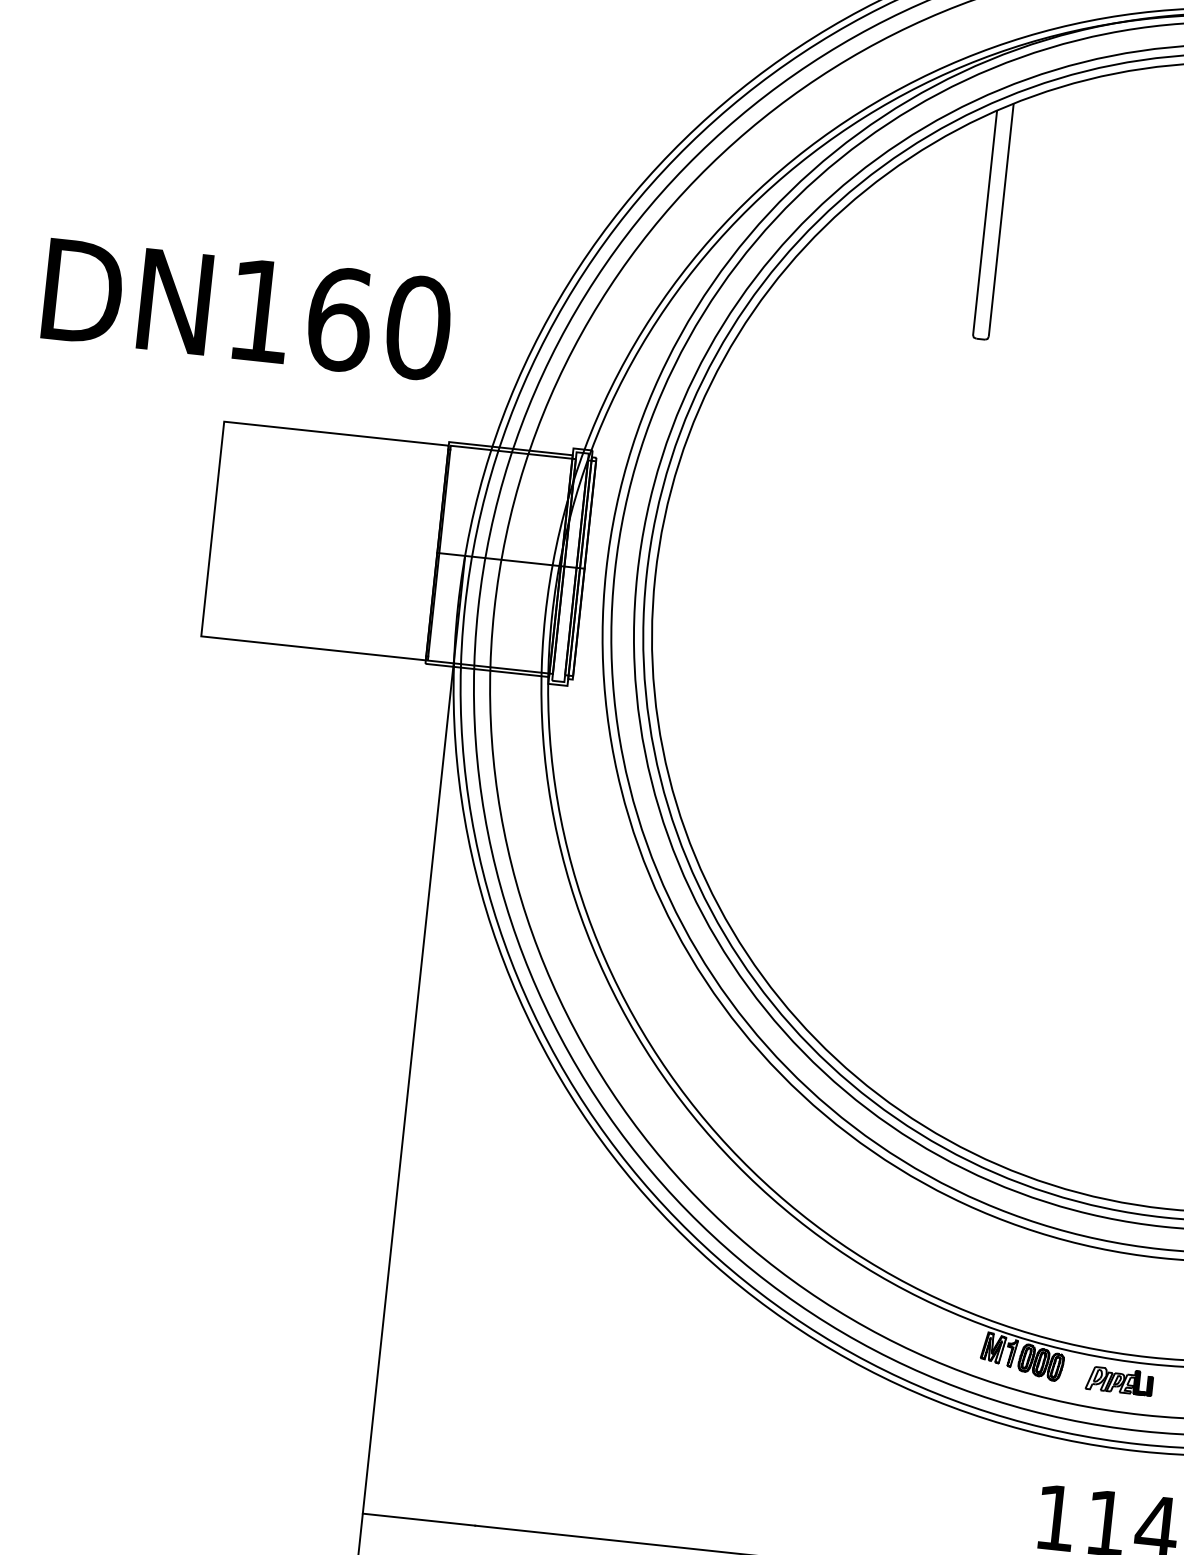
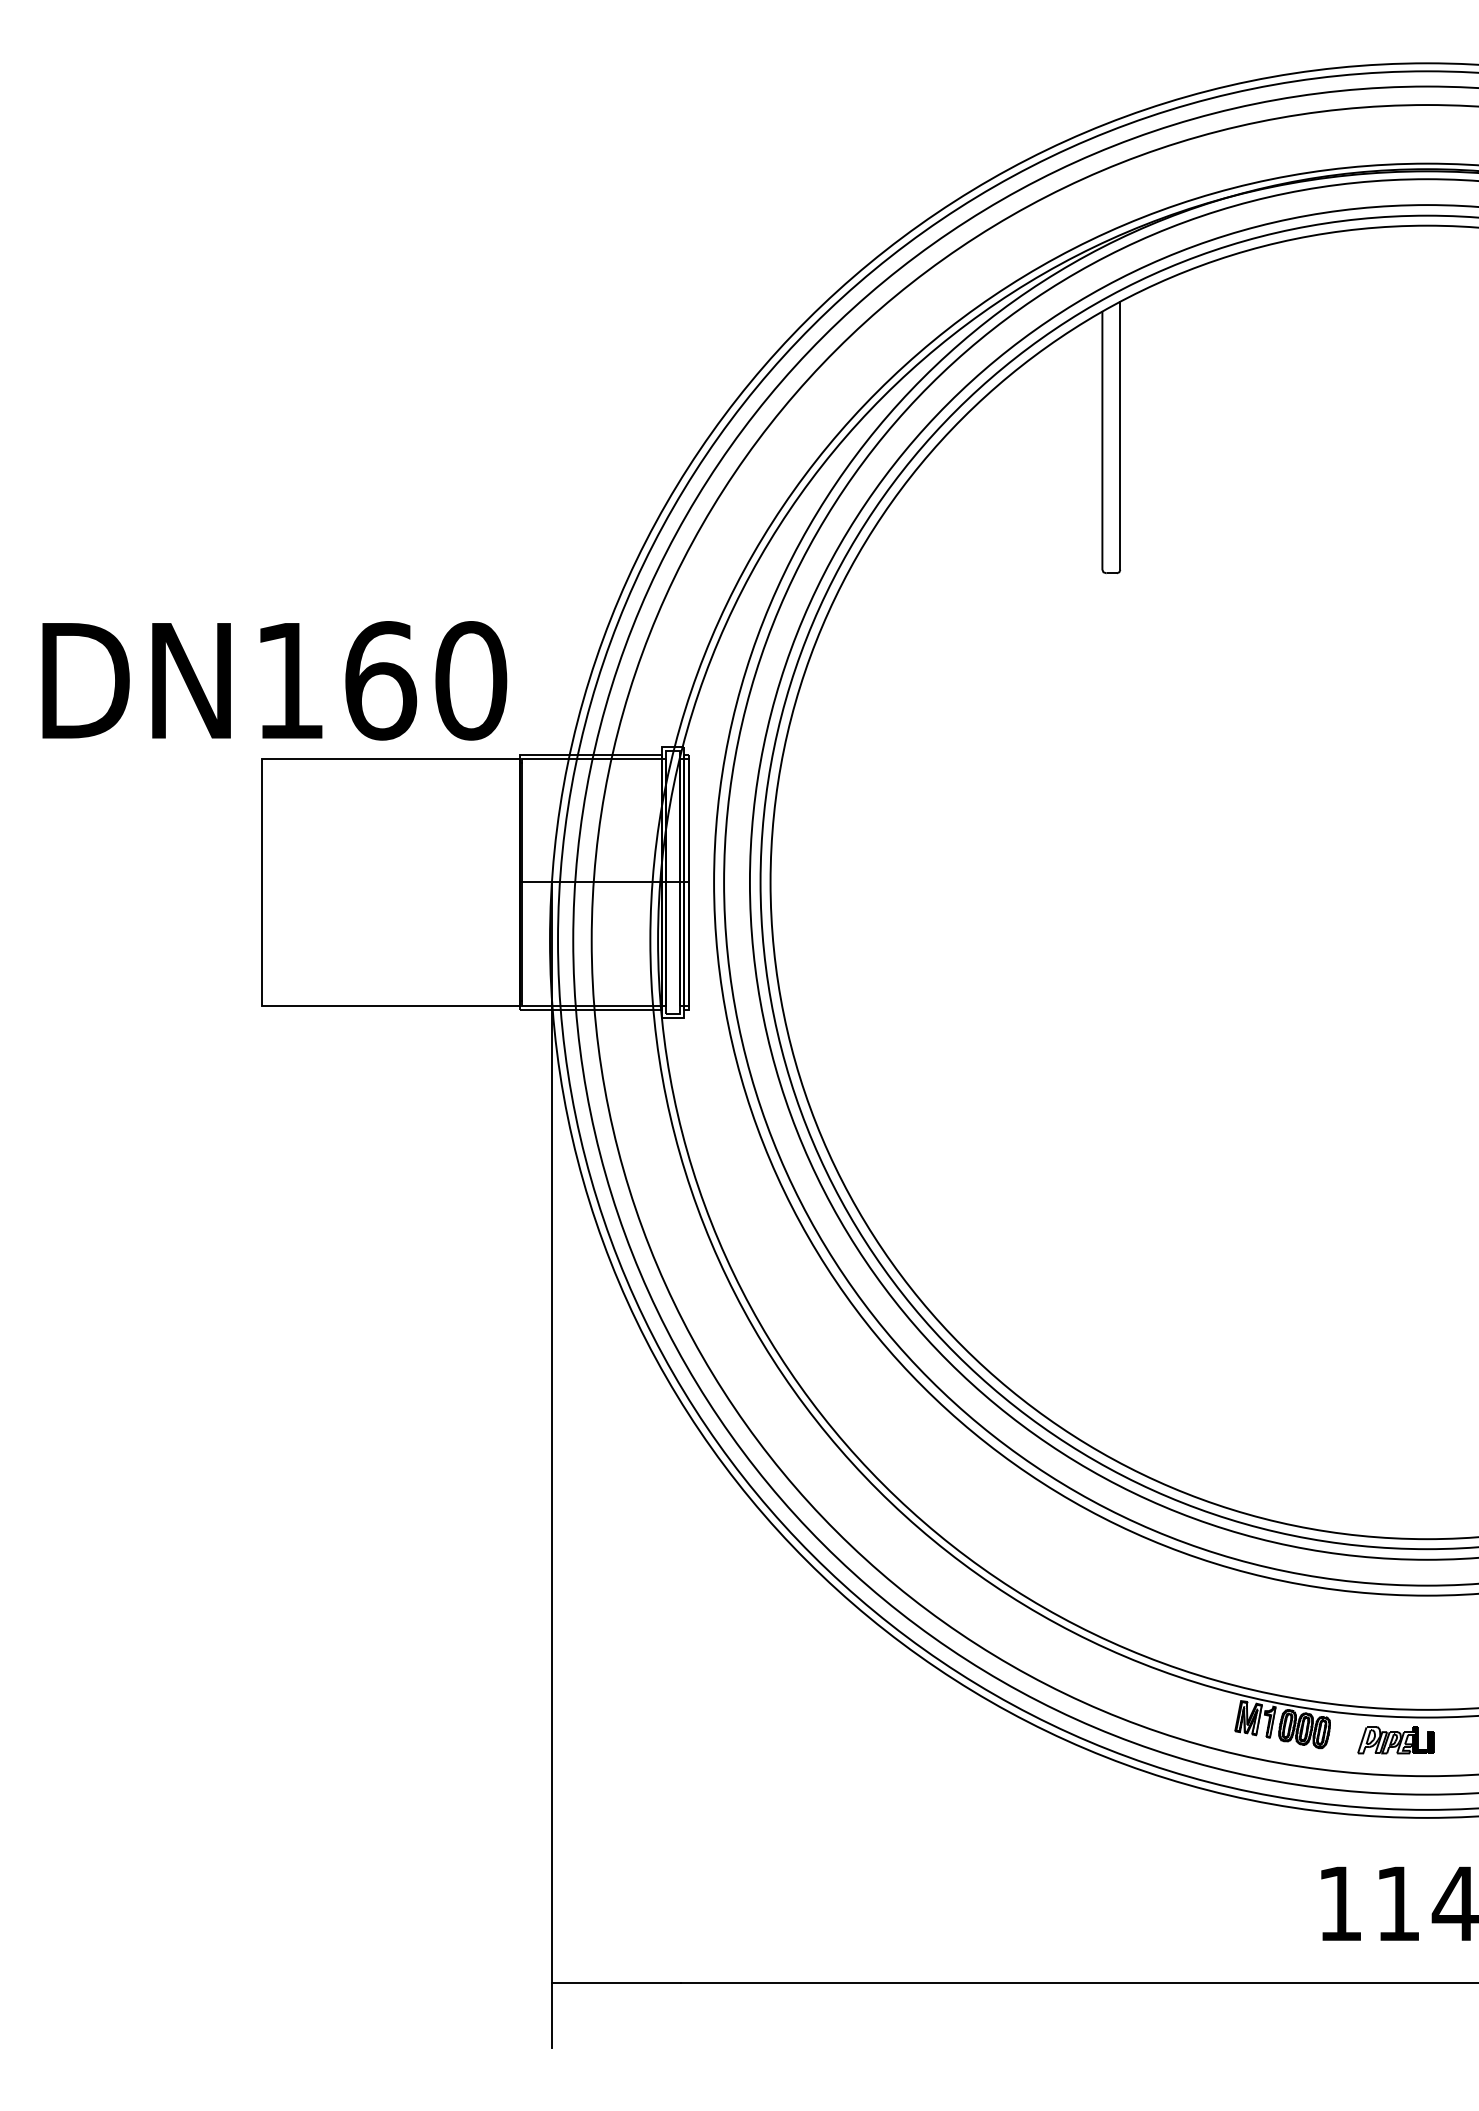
text: (247, 309) -> (274, 680), moved

